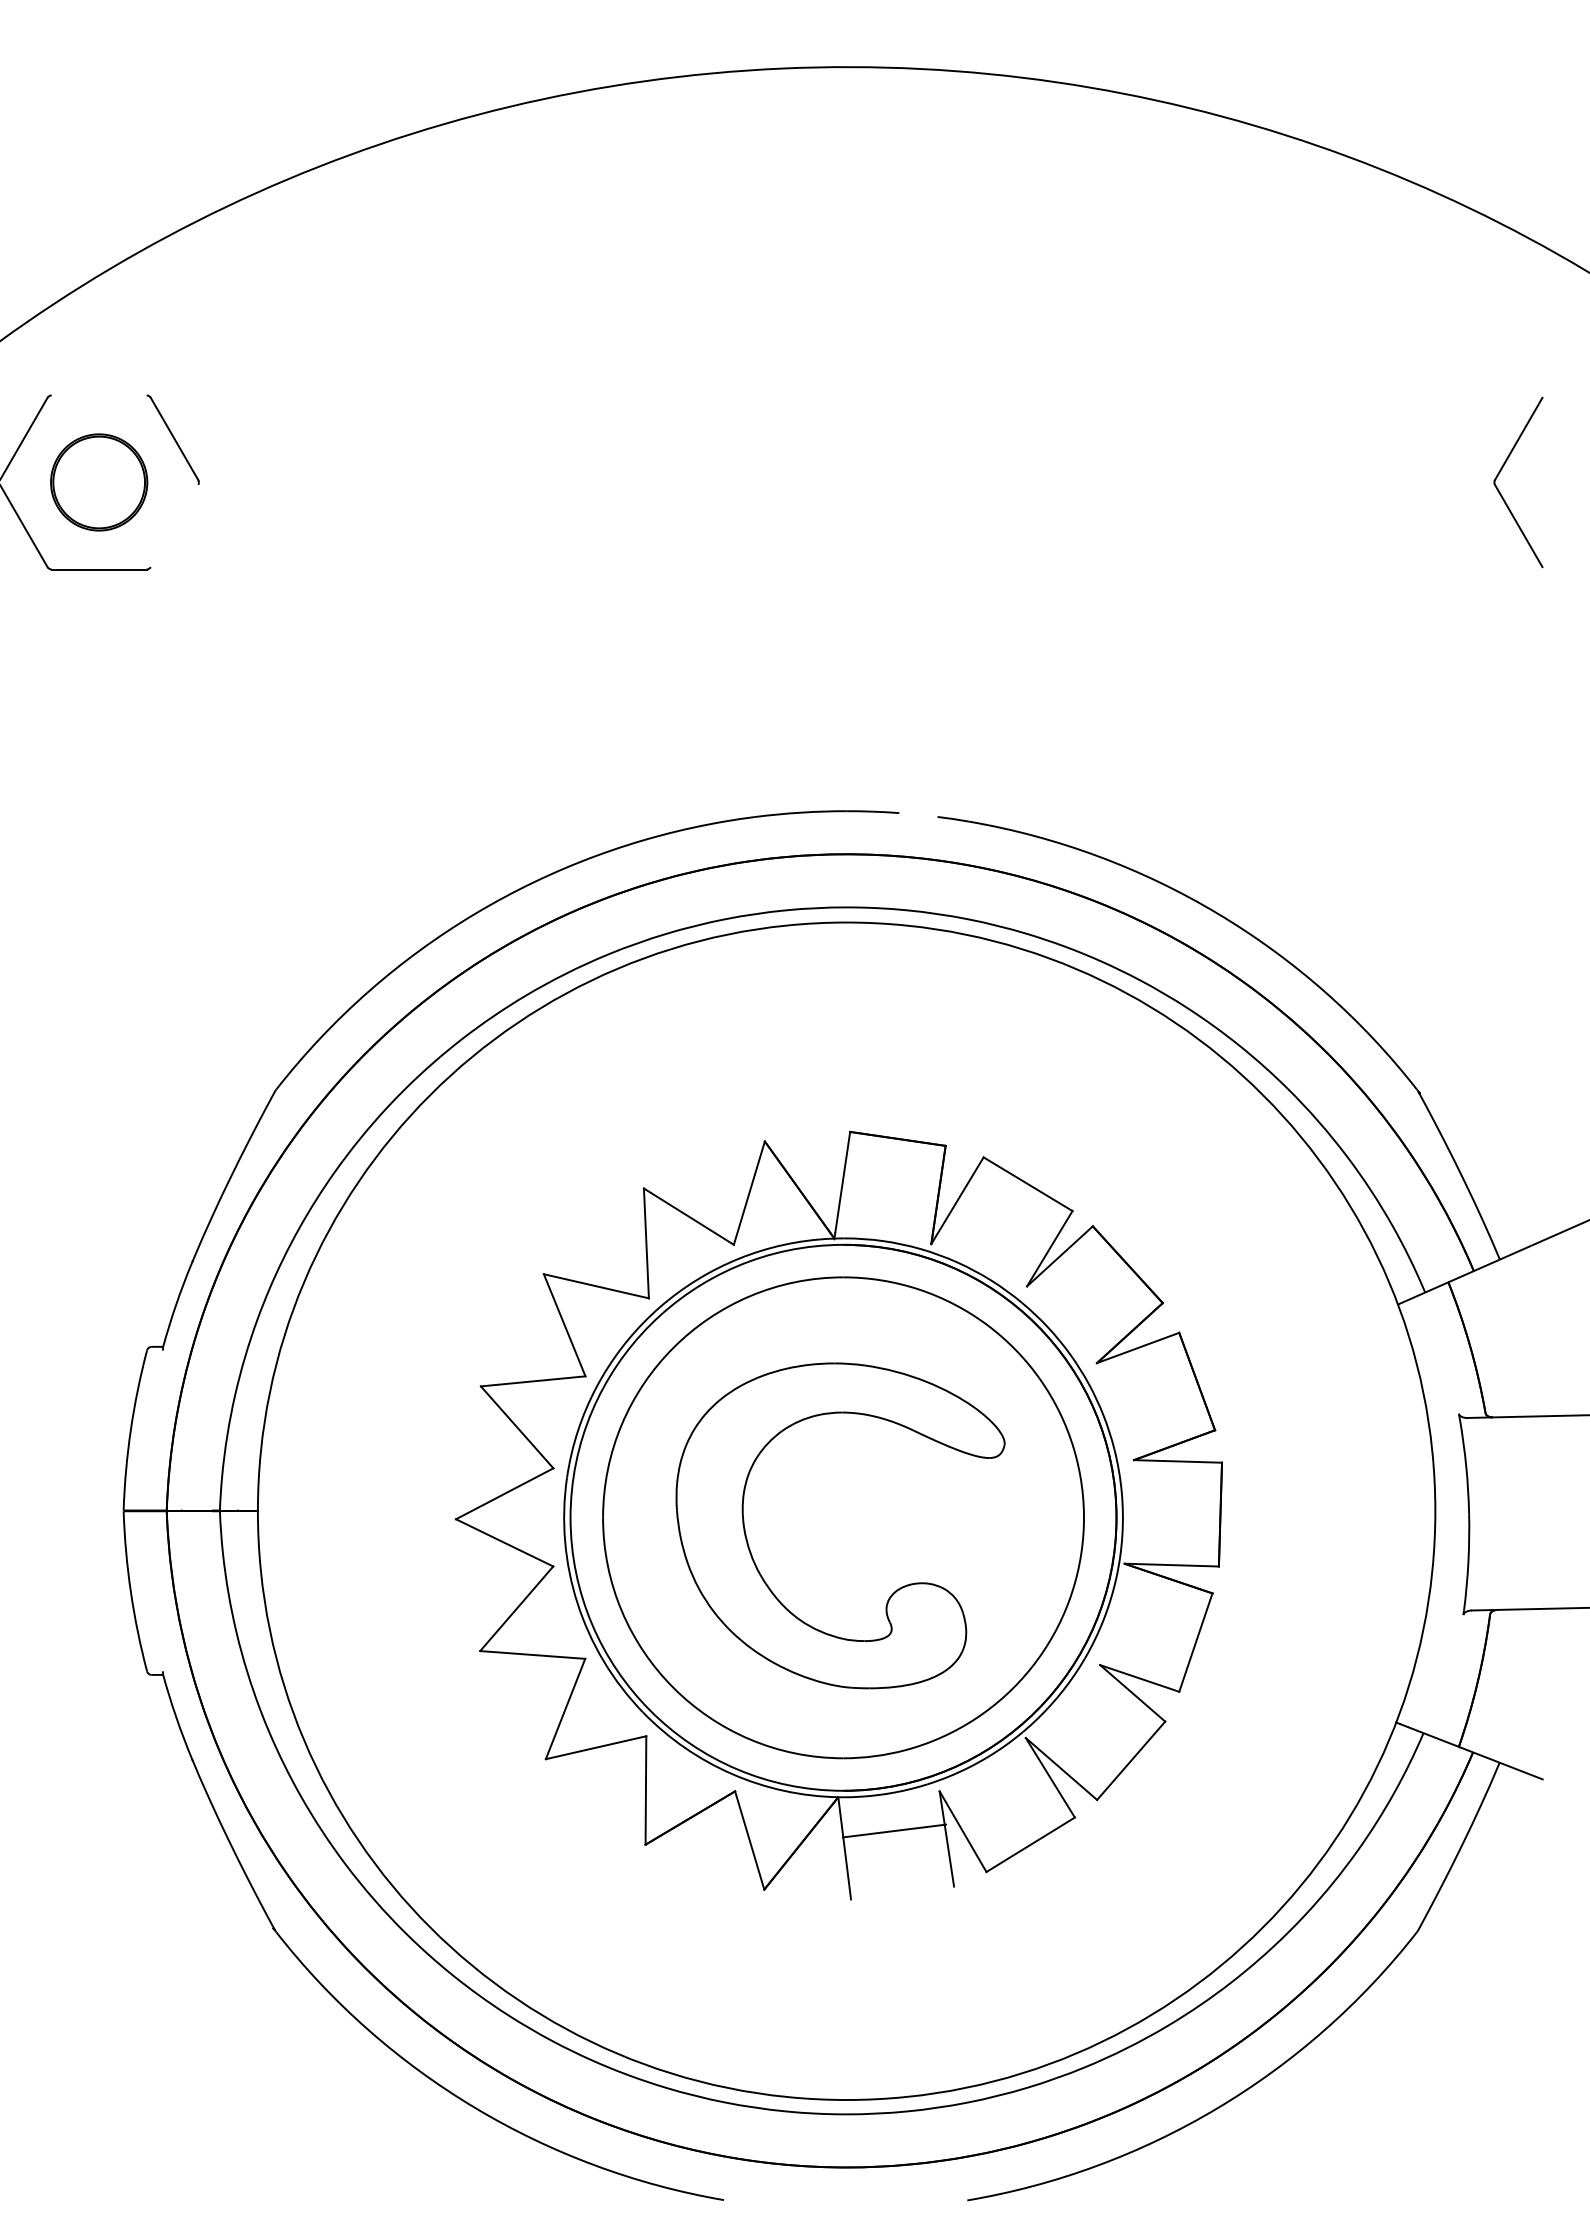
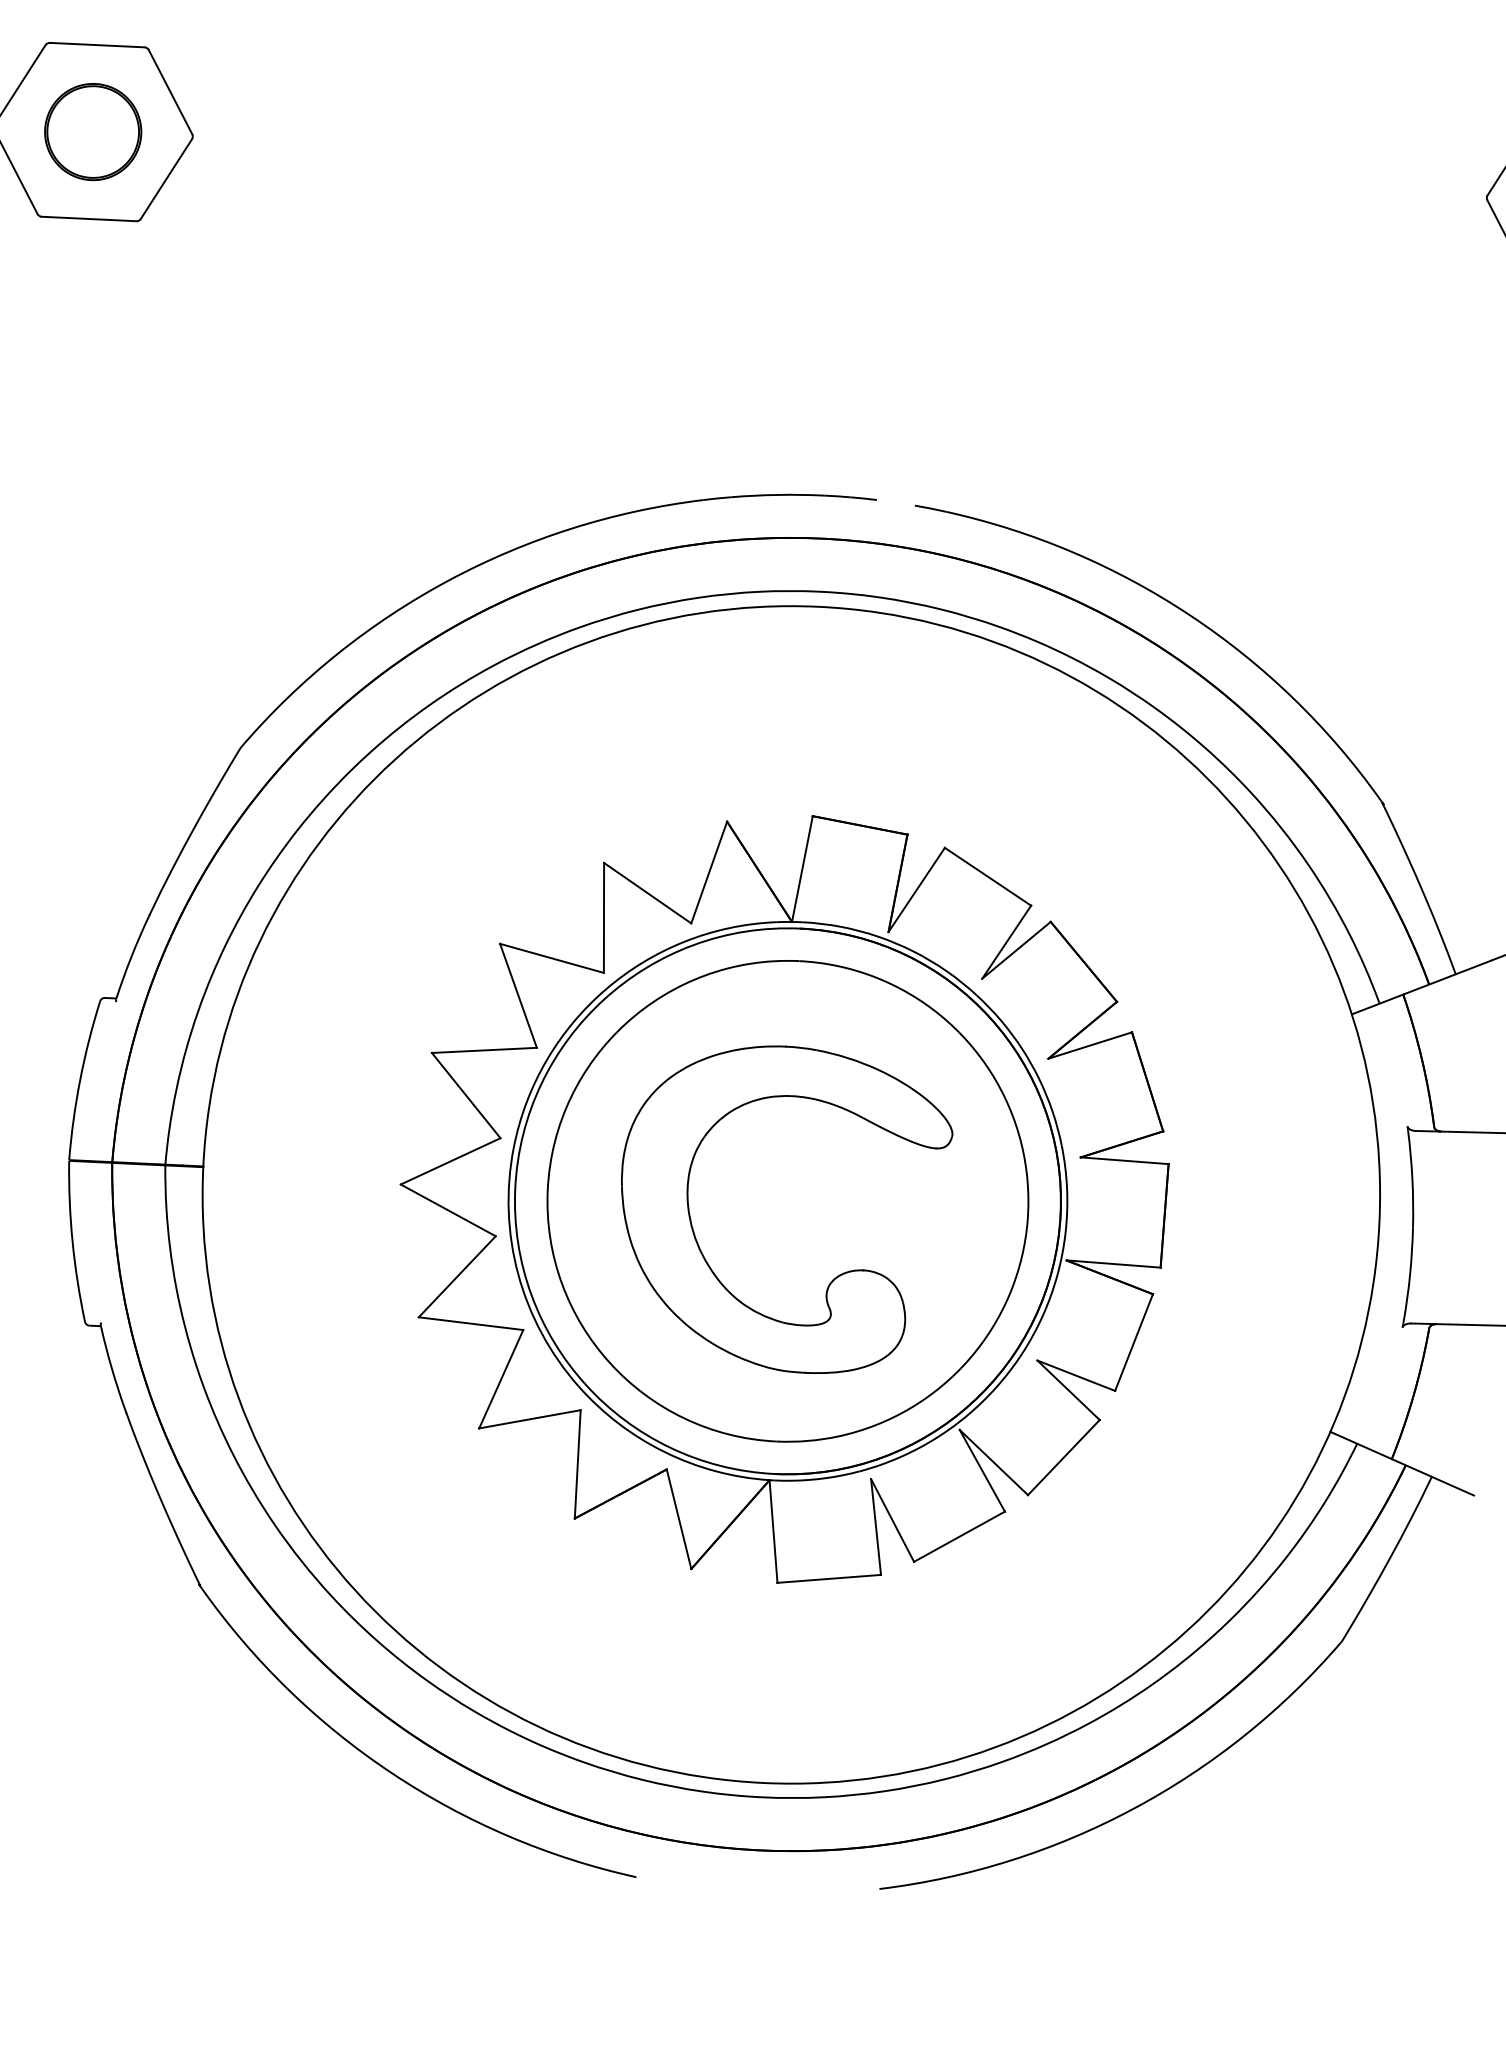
line: (98, 395) -> (96, 45), added
line: (174, 525) -> (166, 178), added
line: (894, 1830) -> (829, 1578), moved

